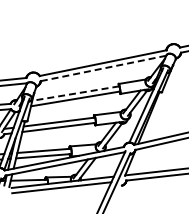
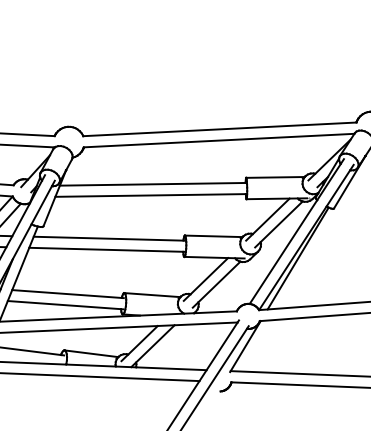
line: (104, 68) -> (221, 140), dashed -> solid
line: (75, 93) -> (152, 184), dashed -> solid

